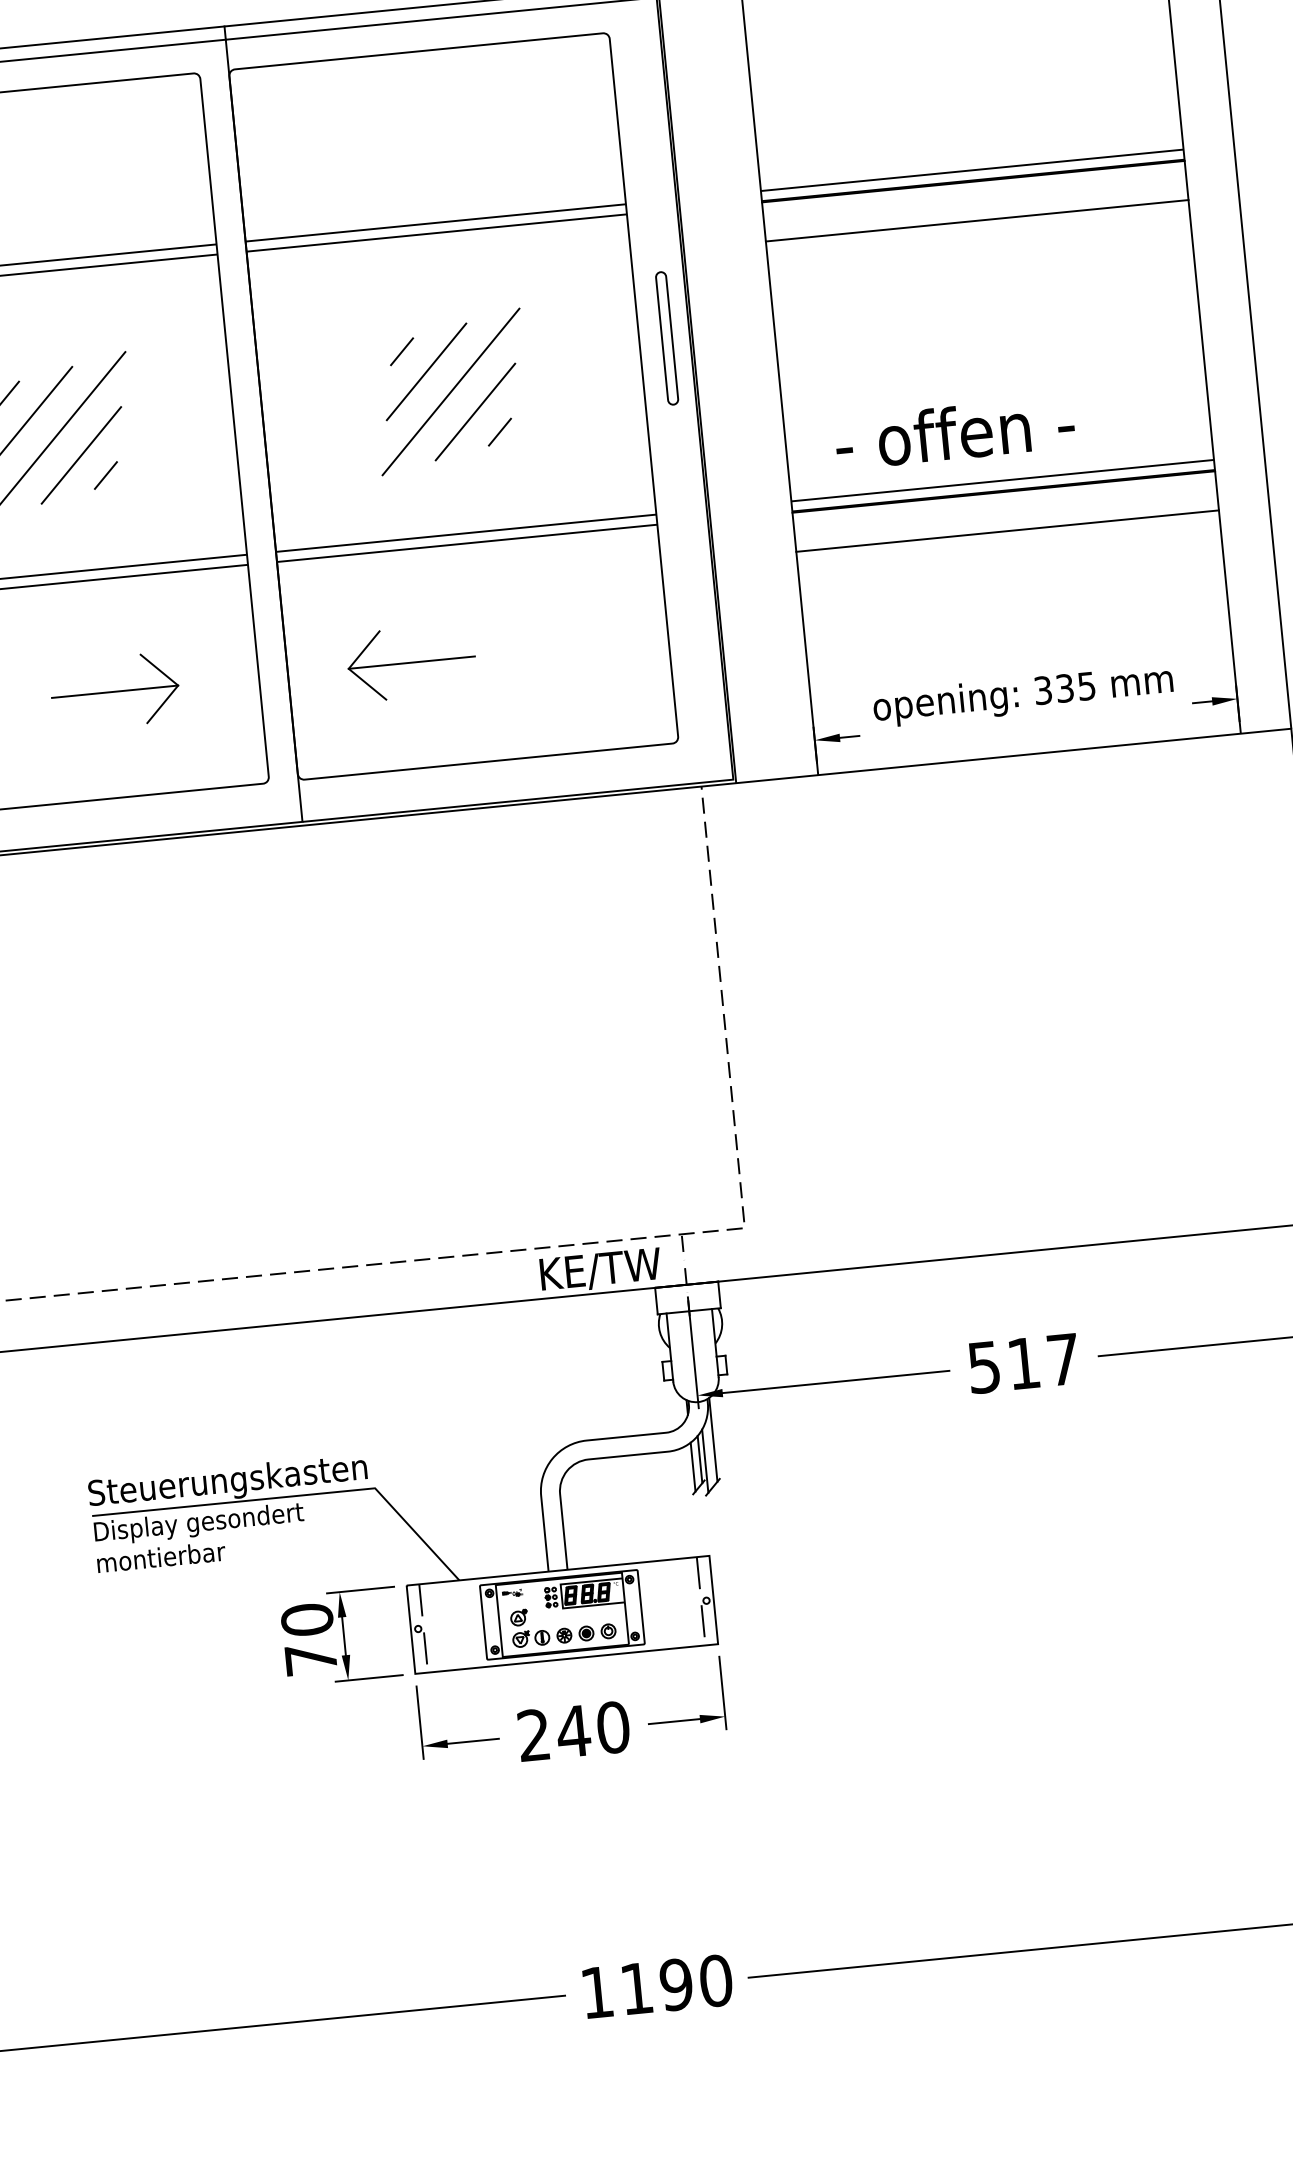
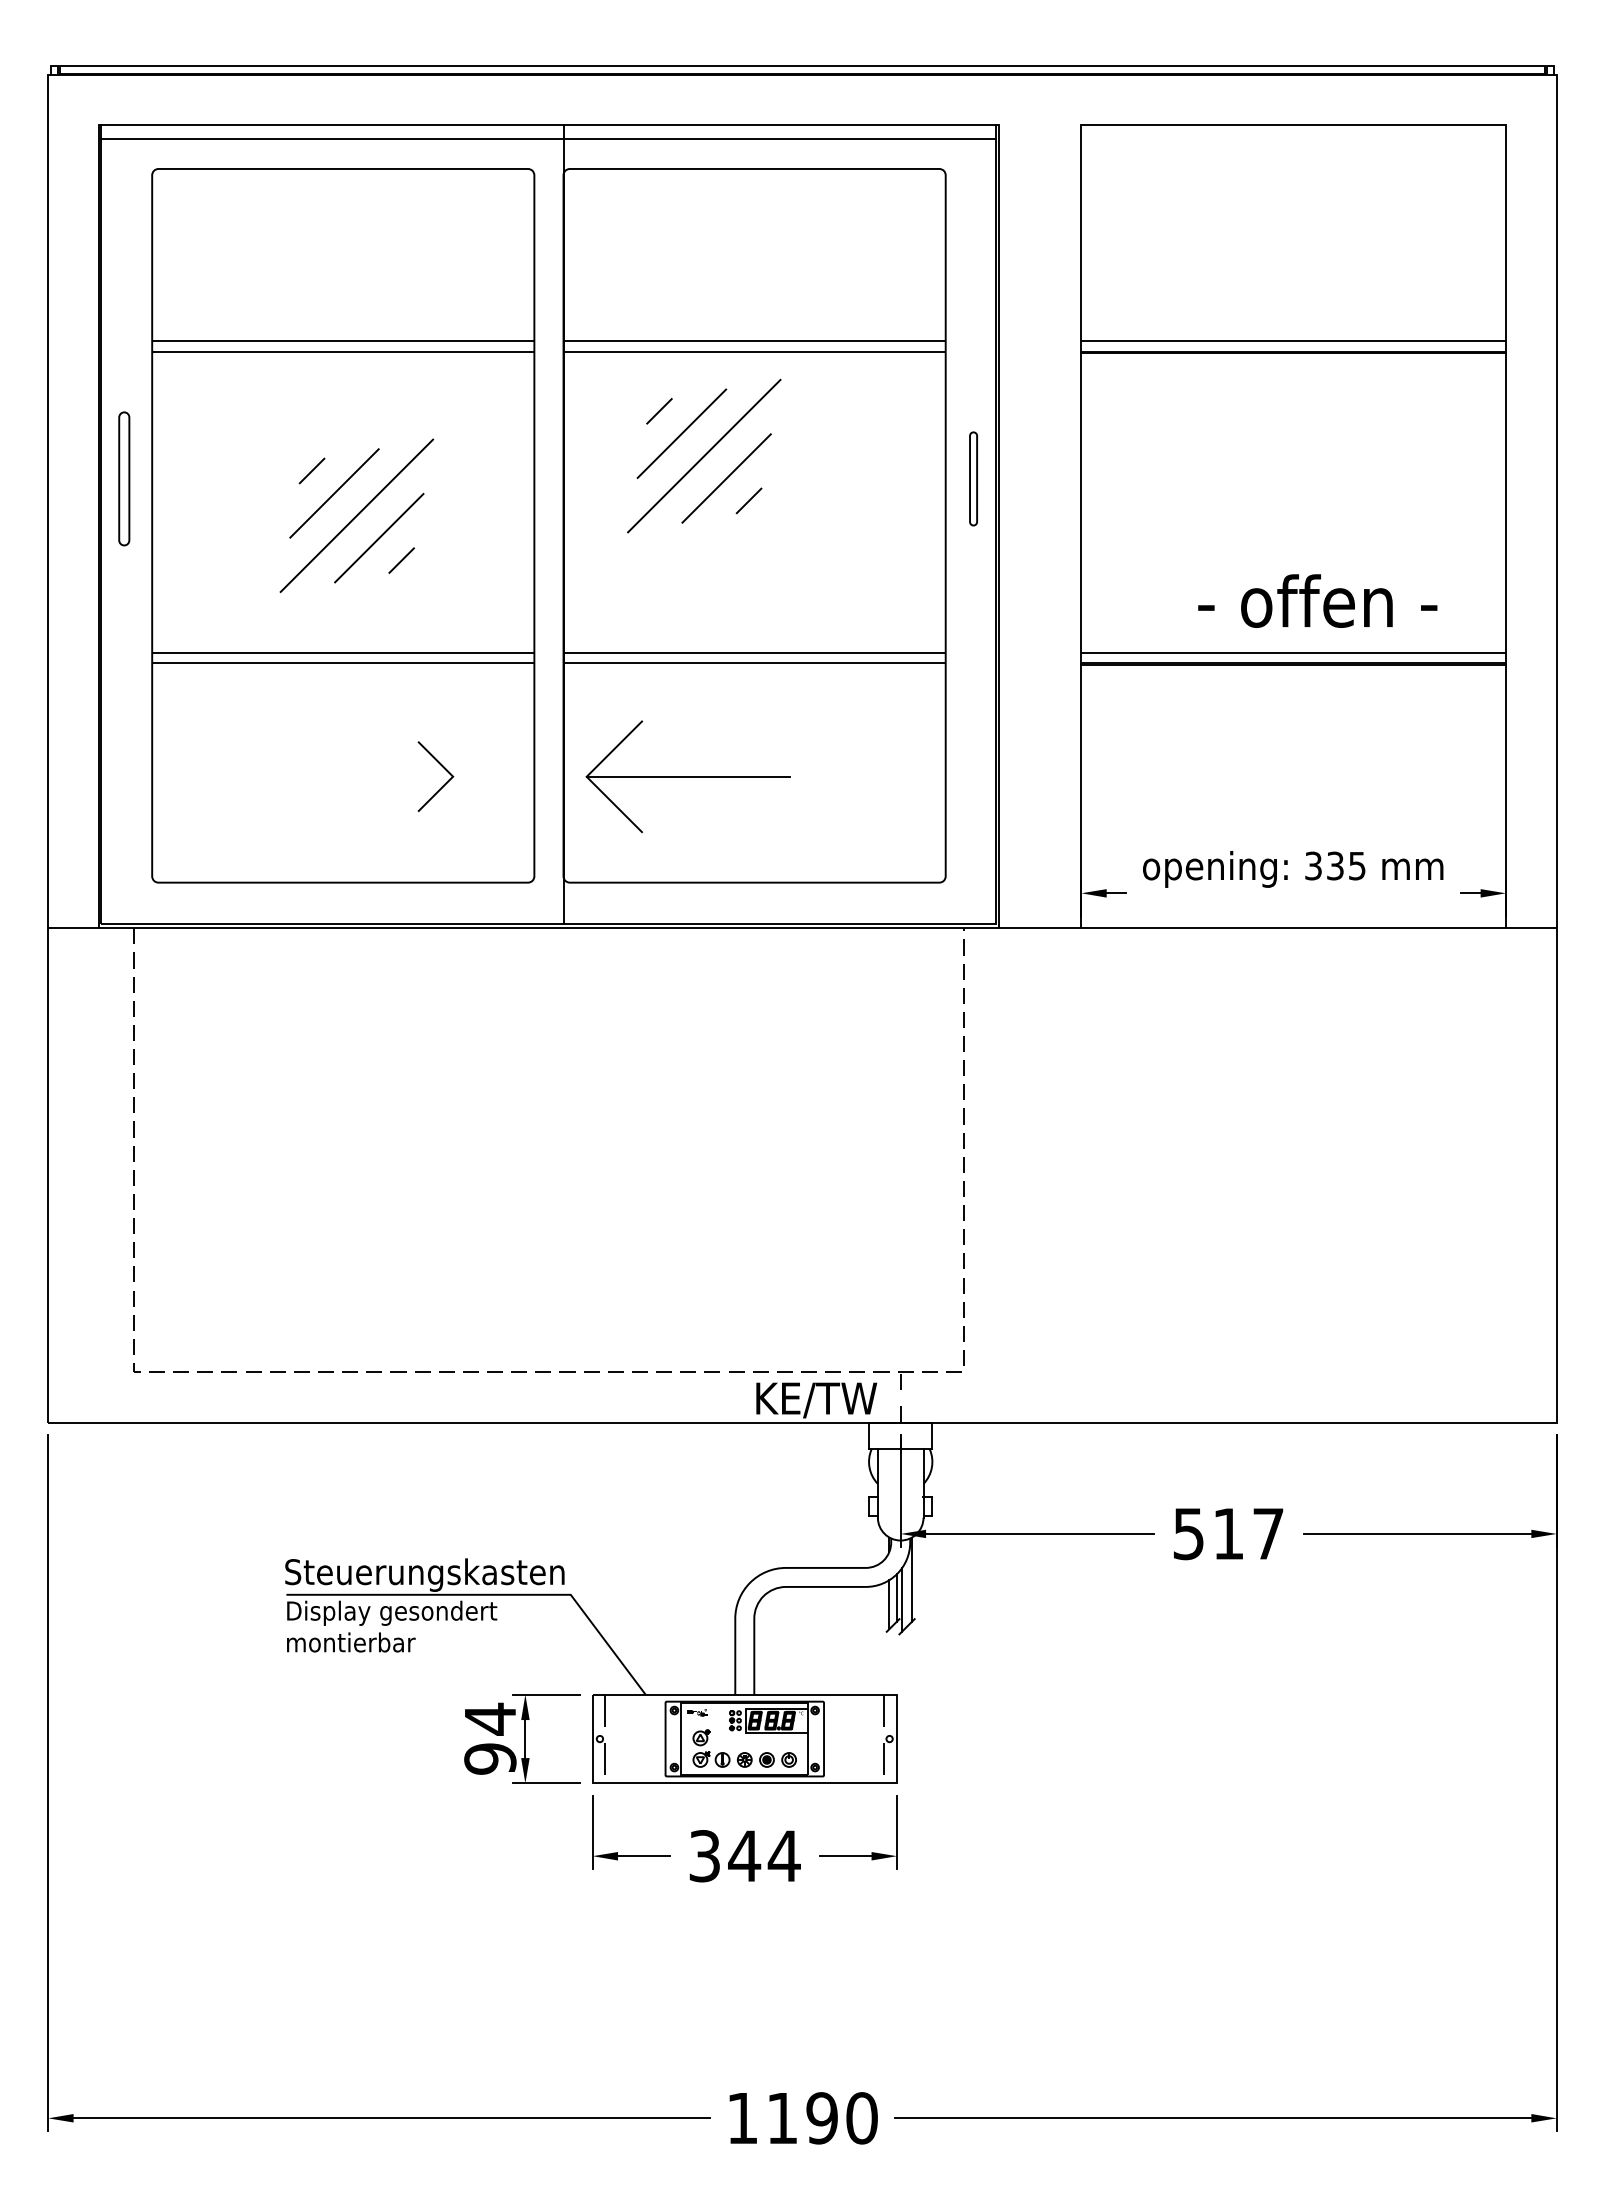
line: (977, 221) -> (1293, 392), removed
part: (666, 338) -> (973, 478), size x0.7
part: (451, 391) -> (704, 455), moved
text: (954, 432) -> (1317, 600), moved
line: (1007, 530) -> (1293, 703), removed
part: (411, 662) -> (687, 776), size x1.6
line: (114, 691) -> (389, 776), removed
text: (309, 1639) -> (490, 1738), 70 -> 94
text: (573, 1731) -> (744, 1856), 240 -> 344

